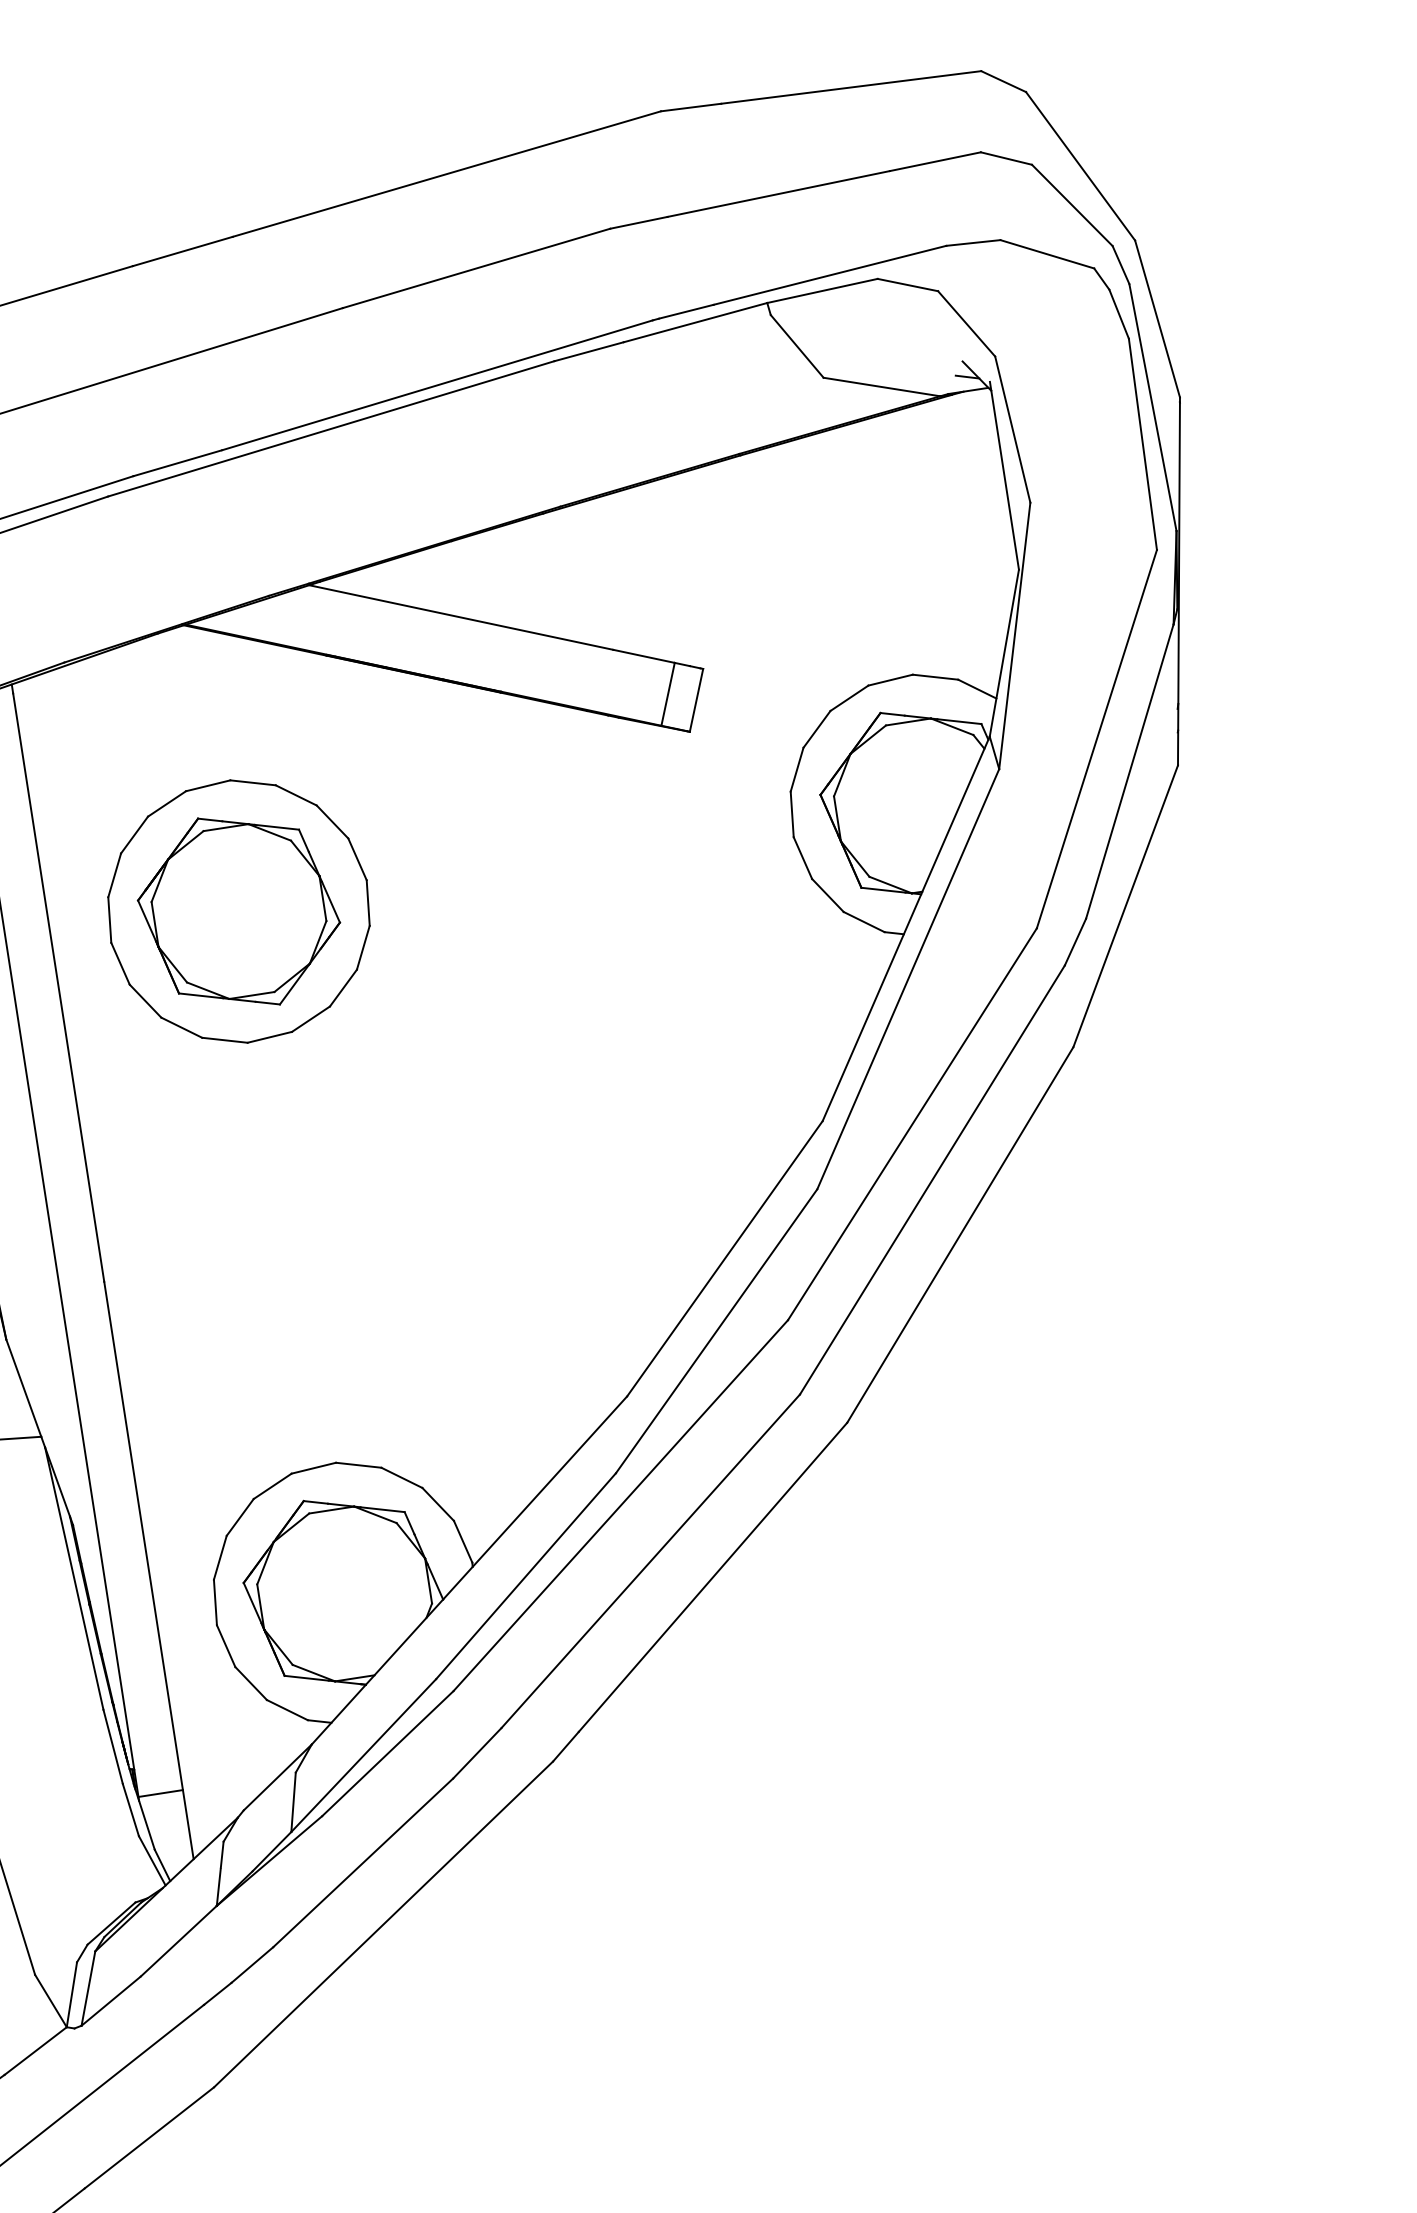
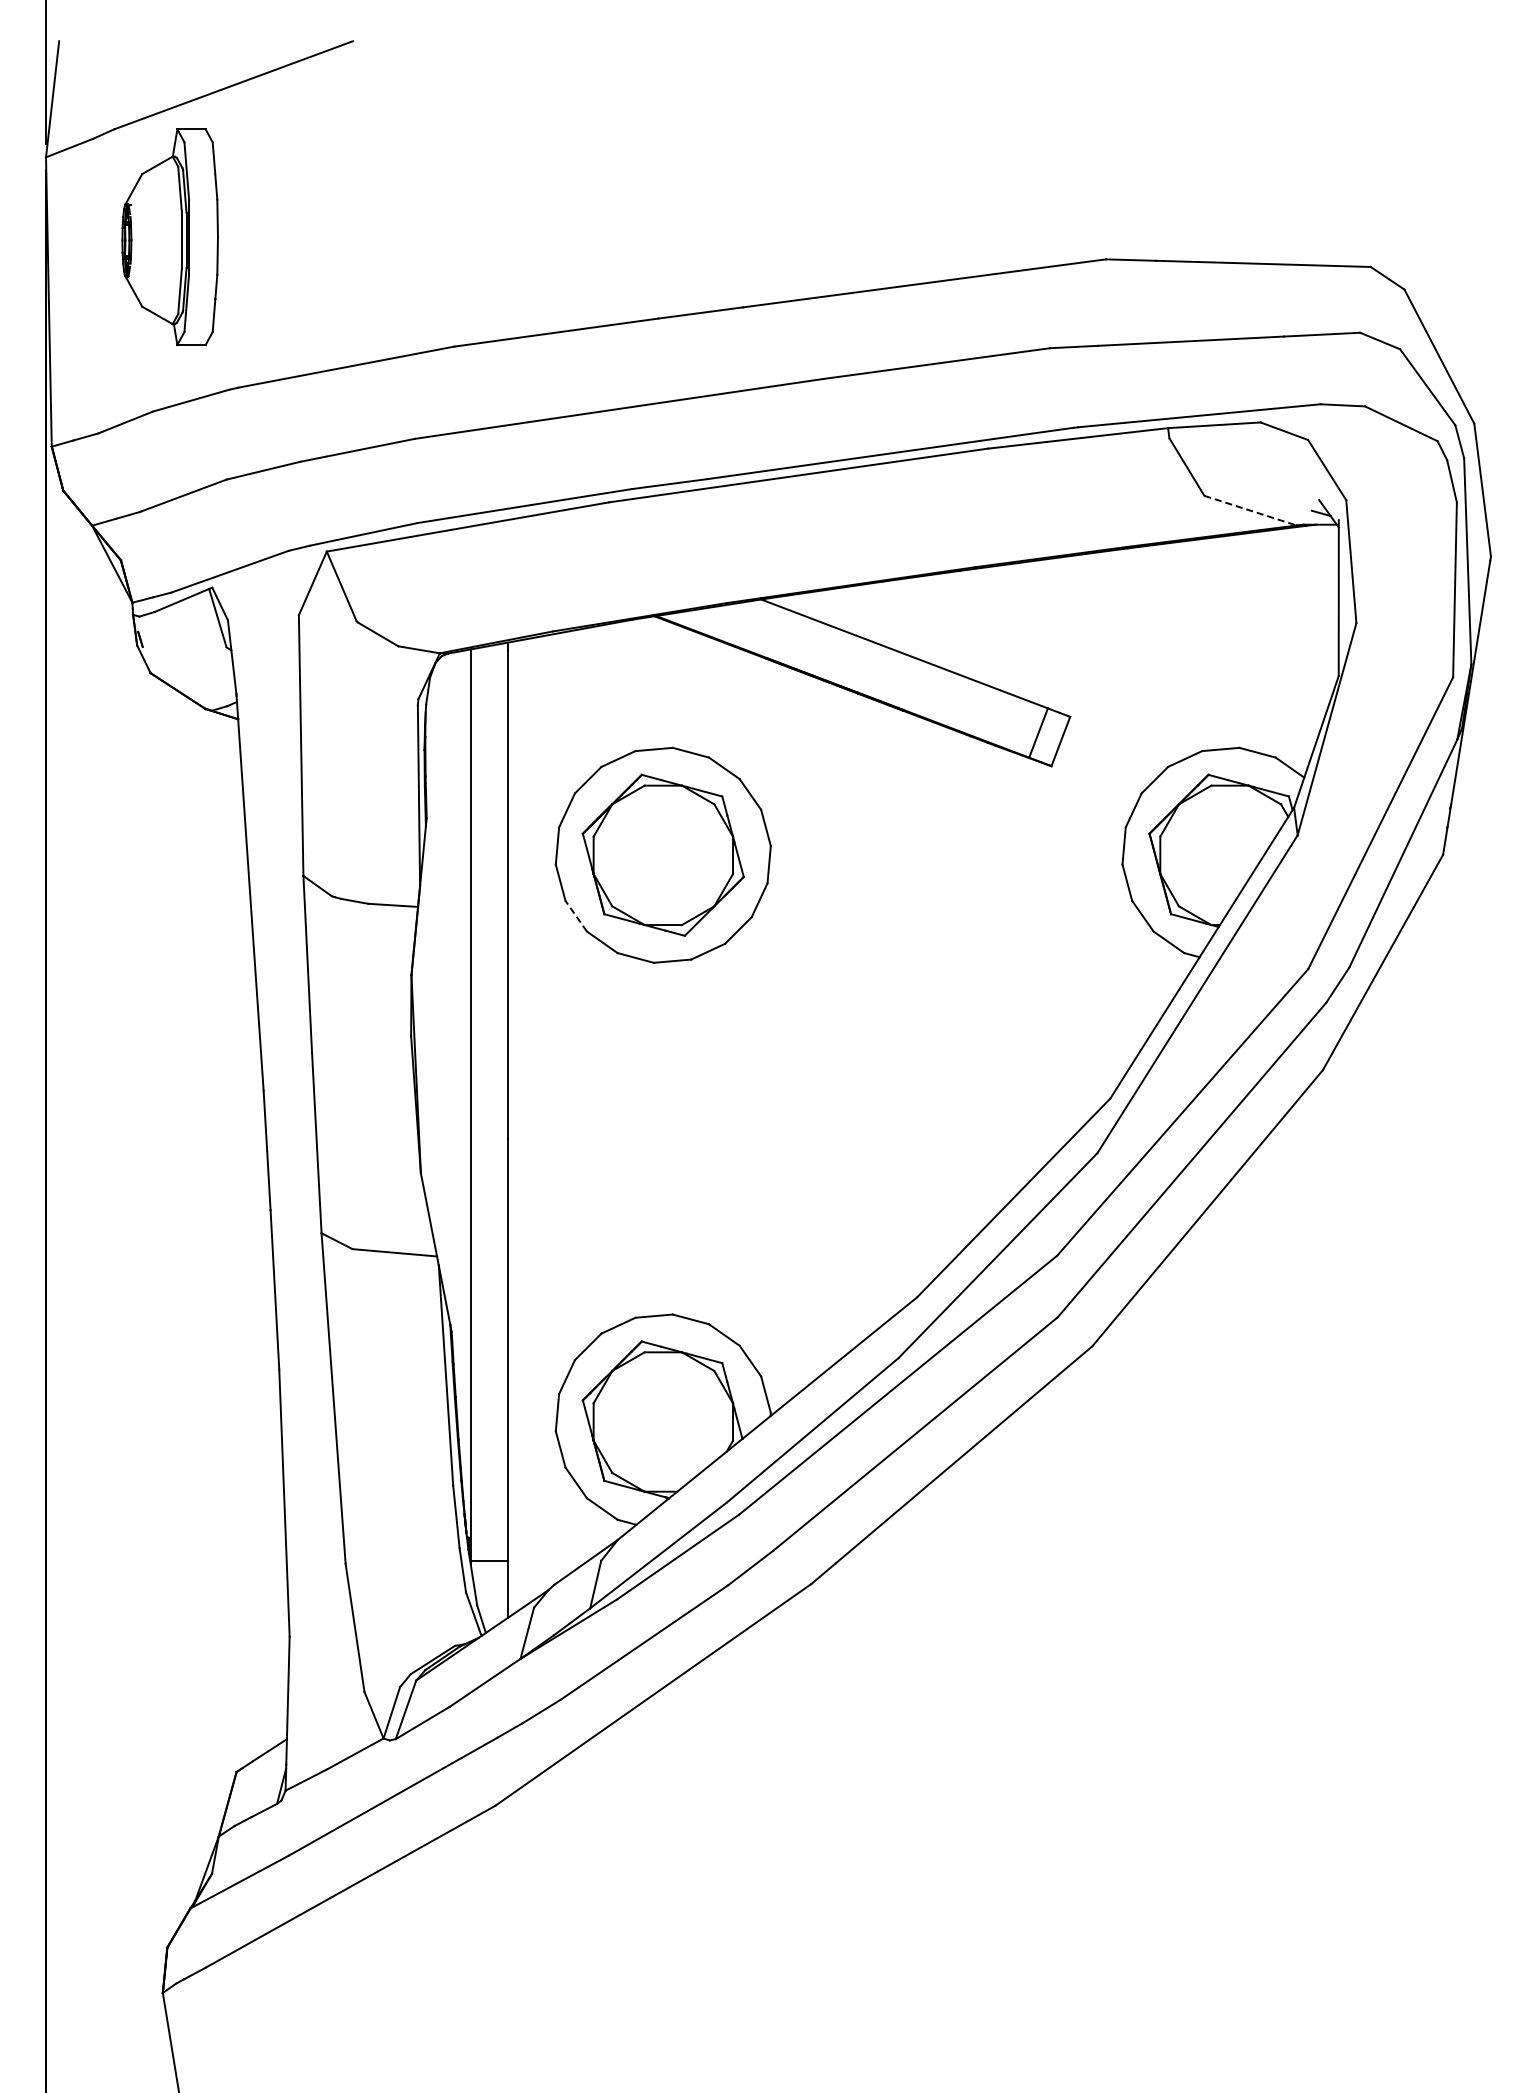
line: (883, 386) -> (1251, 510), solid -> dashed
line: (145, 1001) -> (576, 916), solid -> dashed

